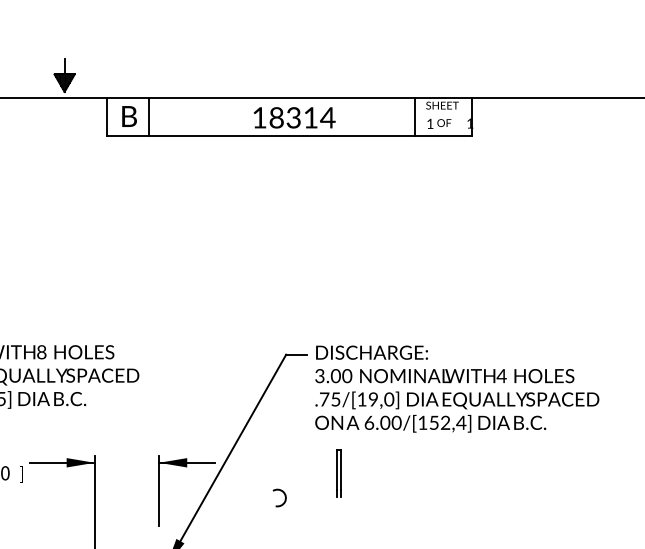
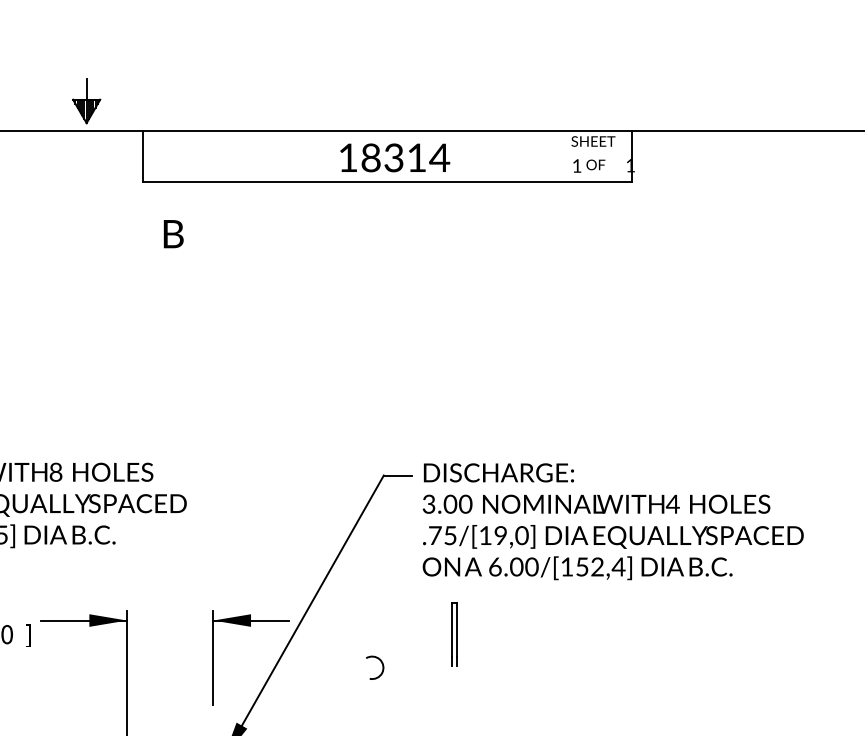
text: (129, 116) -> (173, 234), moved
line: (148, 116) -> (199, 156), removed
line: (415, 116) -> (557, 156), removed

